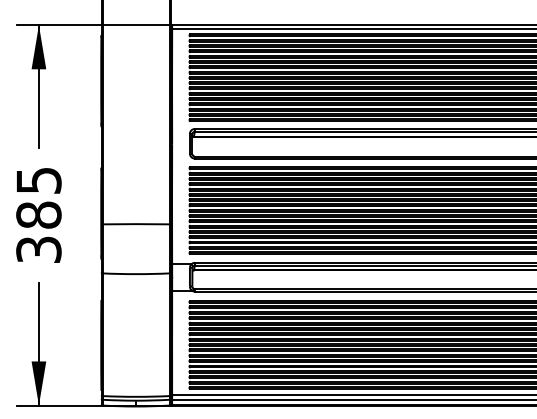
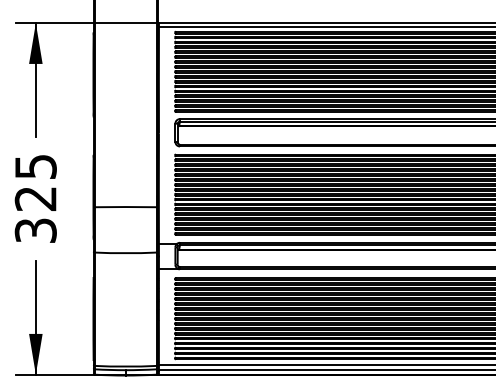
text: (38, 214) -> (35, 198), 385 -> 325

